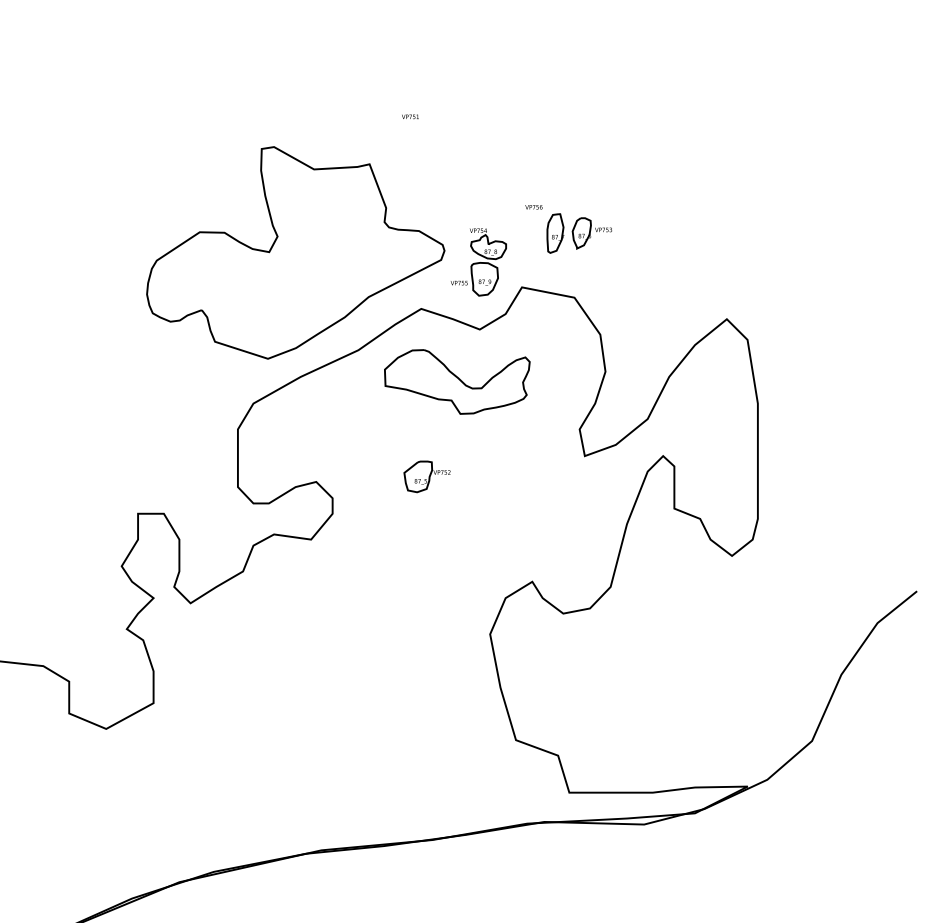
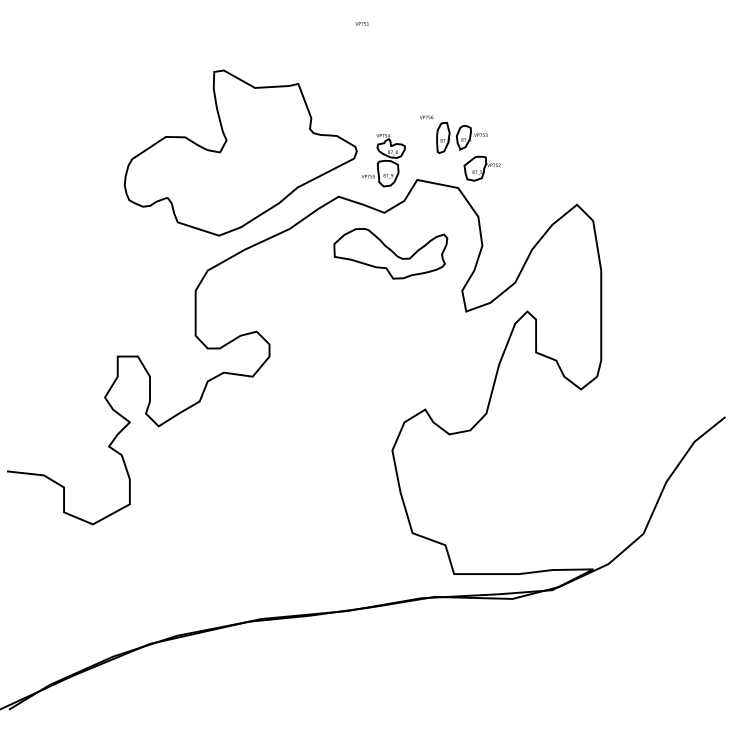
text: (409, 116) -> (361, 23), moved
part: (456, 381) -> (390, 253), moved
part: (426, 476) -> (481, 168), moved

